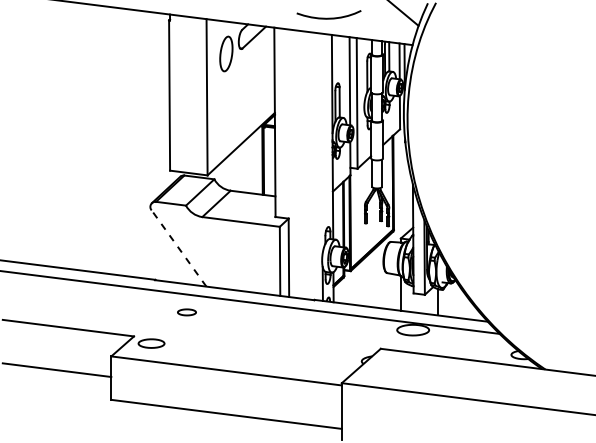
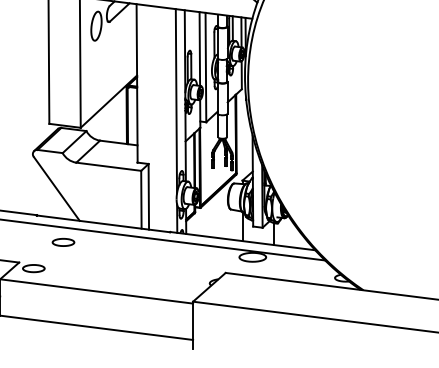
line: (321, 143) -> (176, 101), added
line: (179, 248) -> (57, 188), dashed -> solid
part: (186, 312) -> (63, 242), size x1.43

